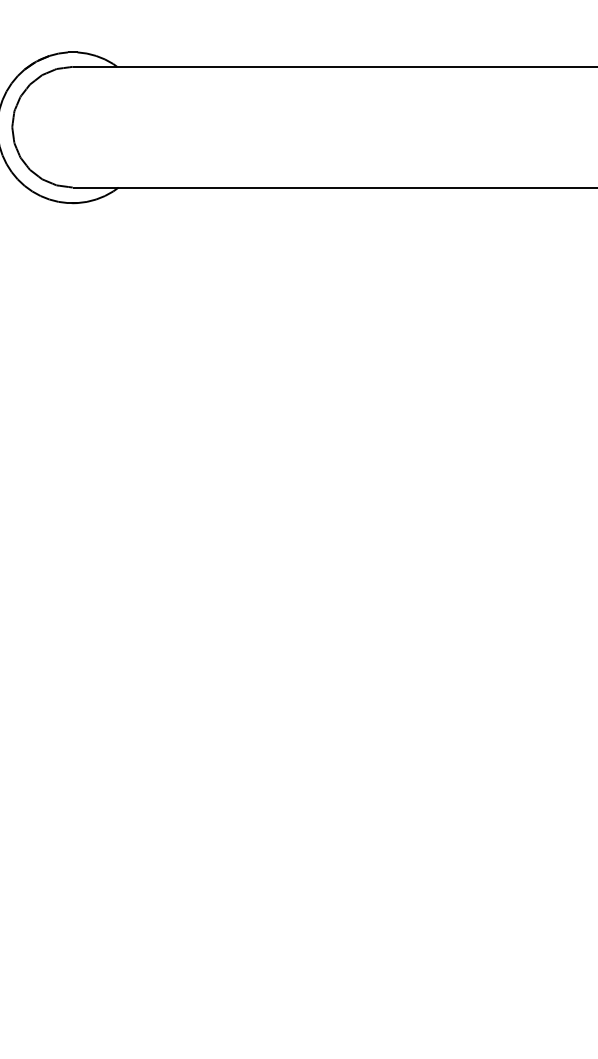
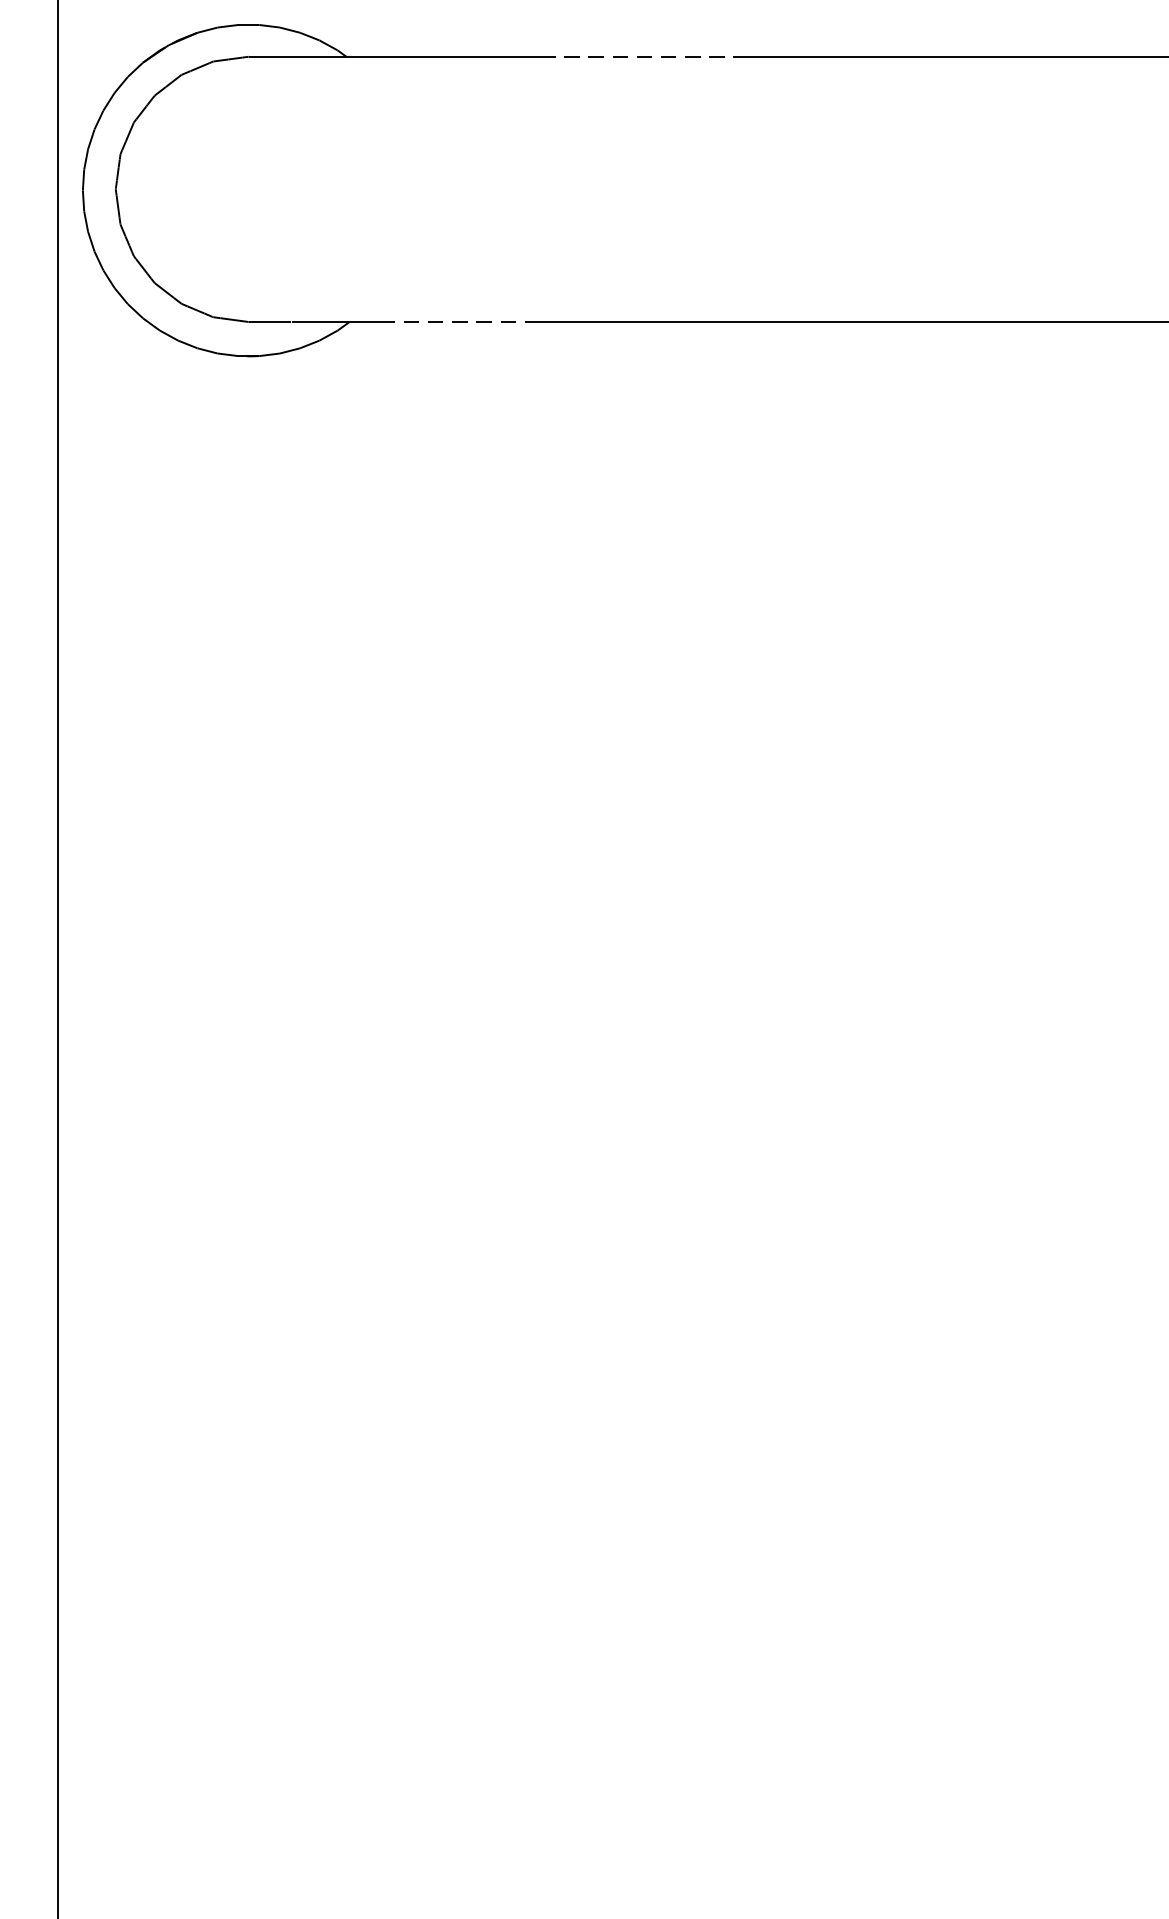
line: (251, 66) -> (641, 55), solid -> dashed
line: (169, 187) -> (461, 321), solid -> dashed

